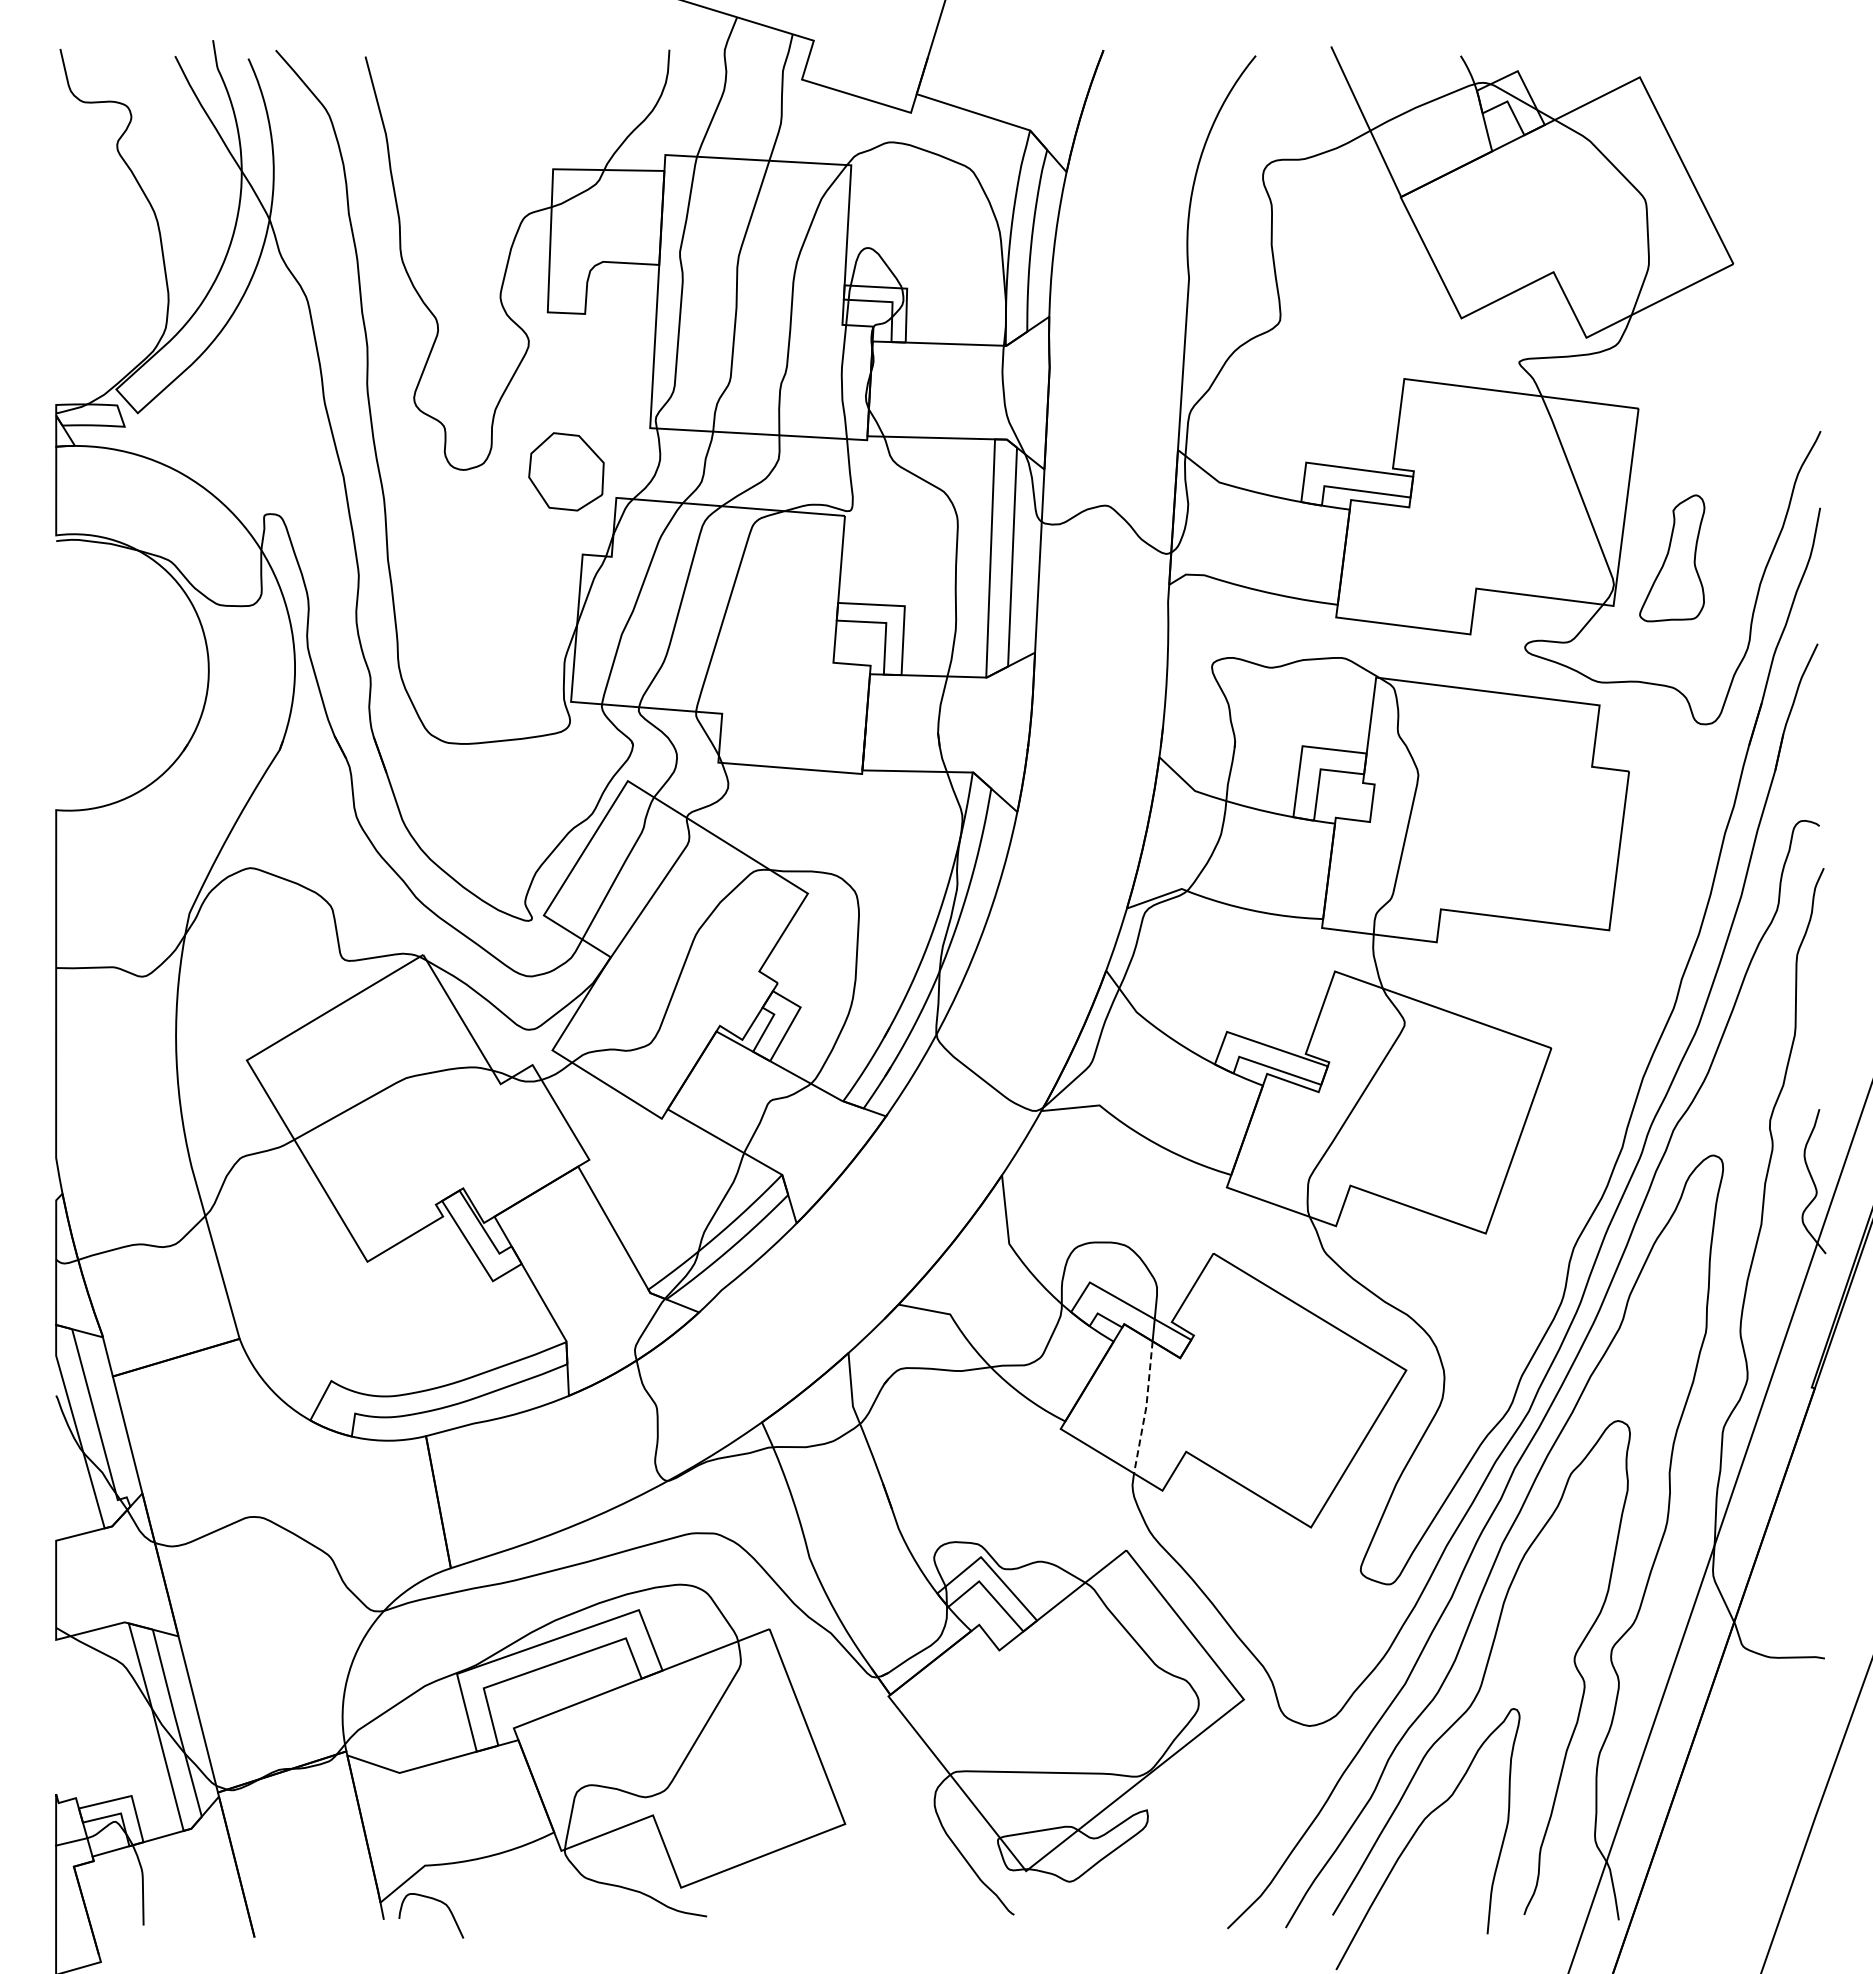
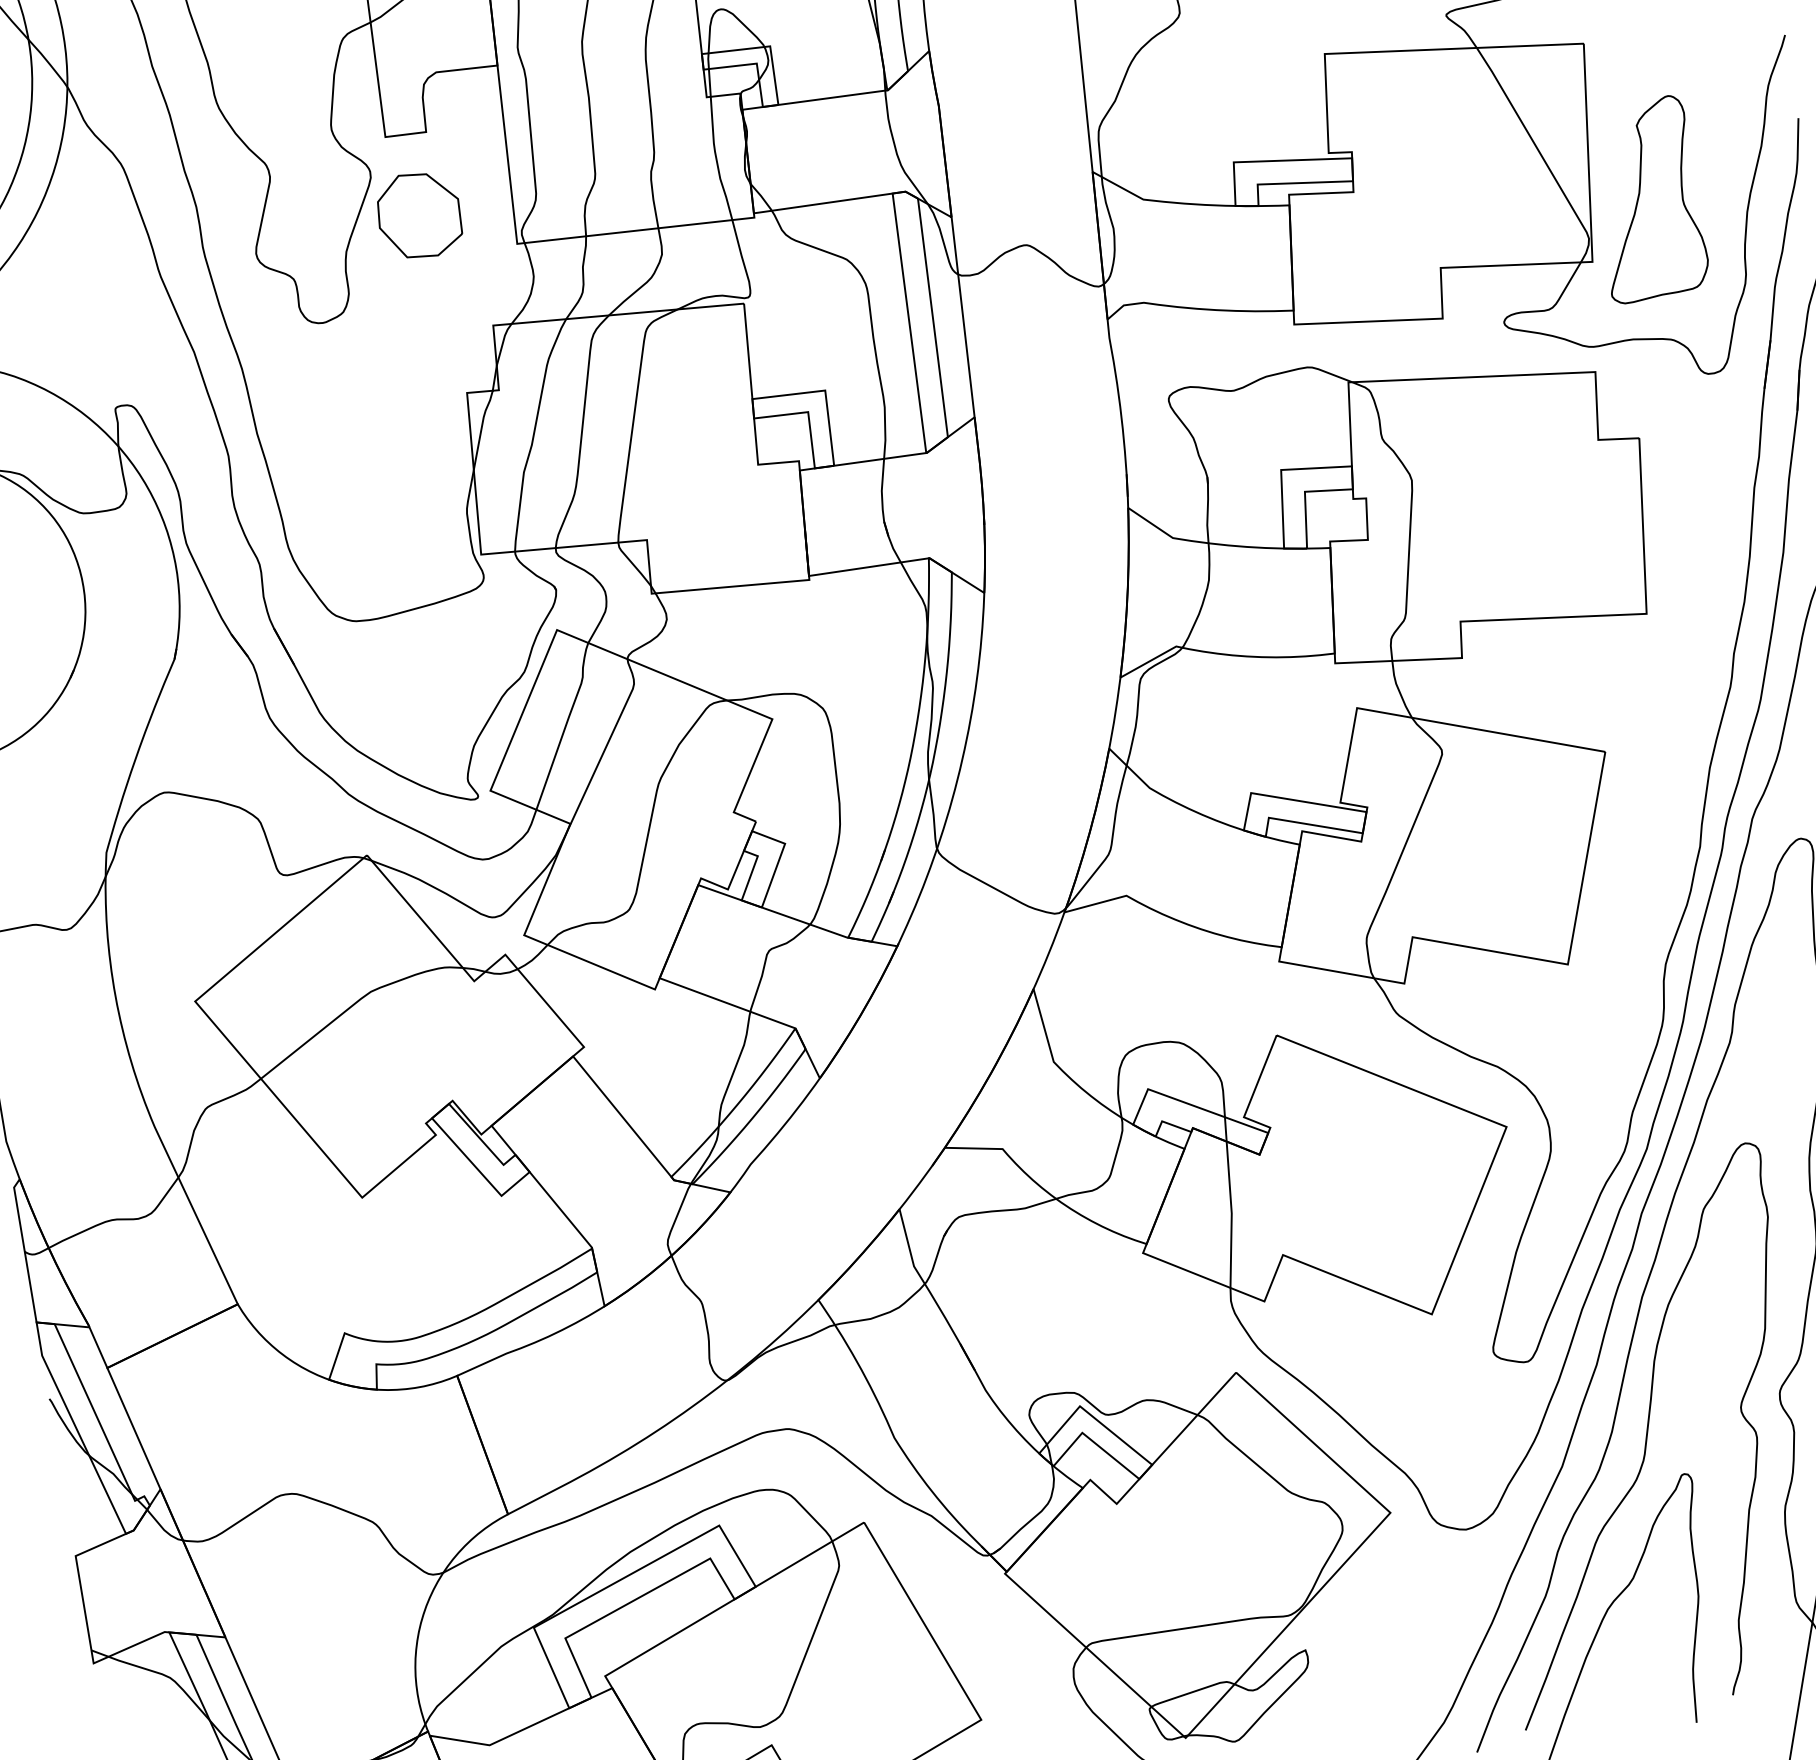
part: (566, 471) -> (419, 215), moved
part: (1672, 558) -> (1647, 199), size x1.43
line: (1146, 1407) -> (1232, 1214), dashed -> solid

